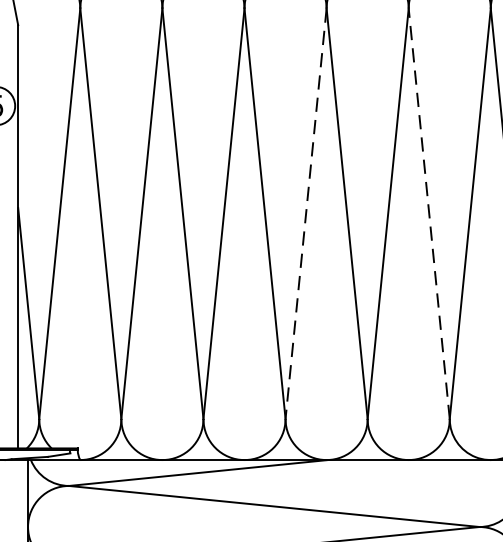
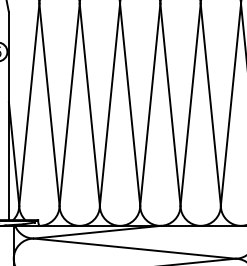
line: (428, 212) -> (210, 104), dashed -> solid
line: (306, 215) -> (150, 105), dashed -> solid

